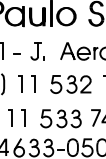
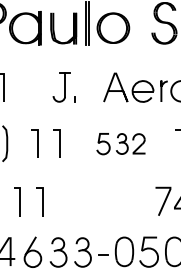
line: (16, 53) -> (28, 91), removed
part: (70, 84) -> (120, 144), size x0.7
part: (60, 118) -> (103, 202), removed

